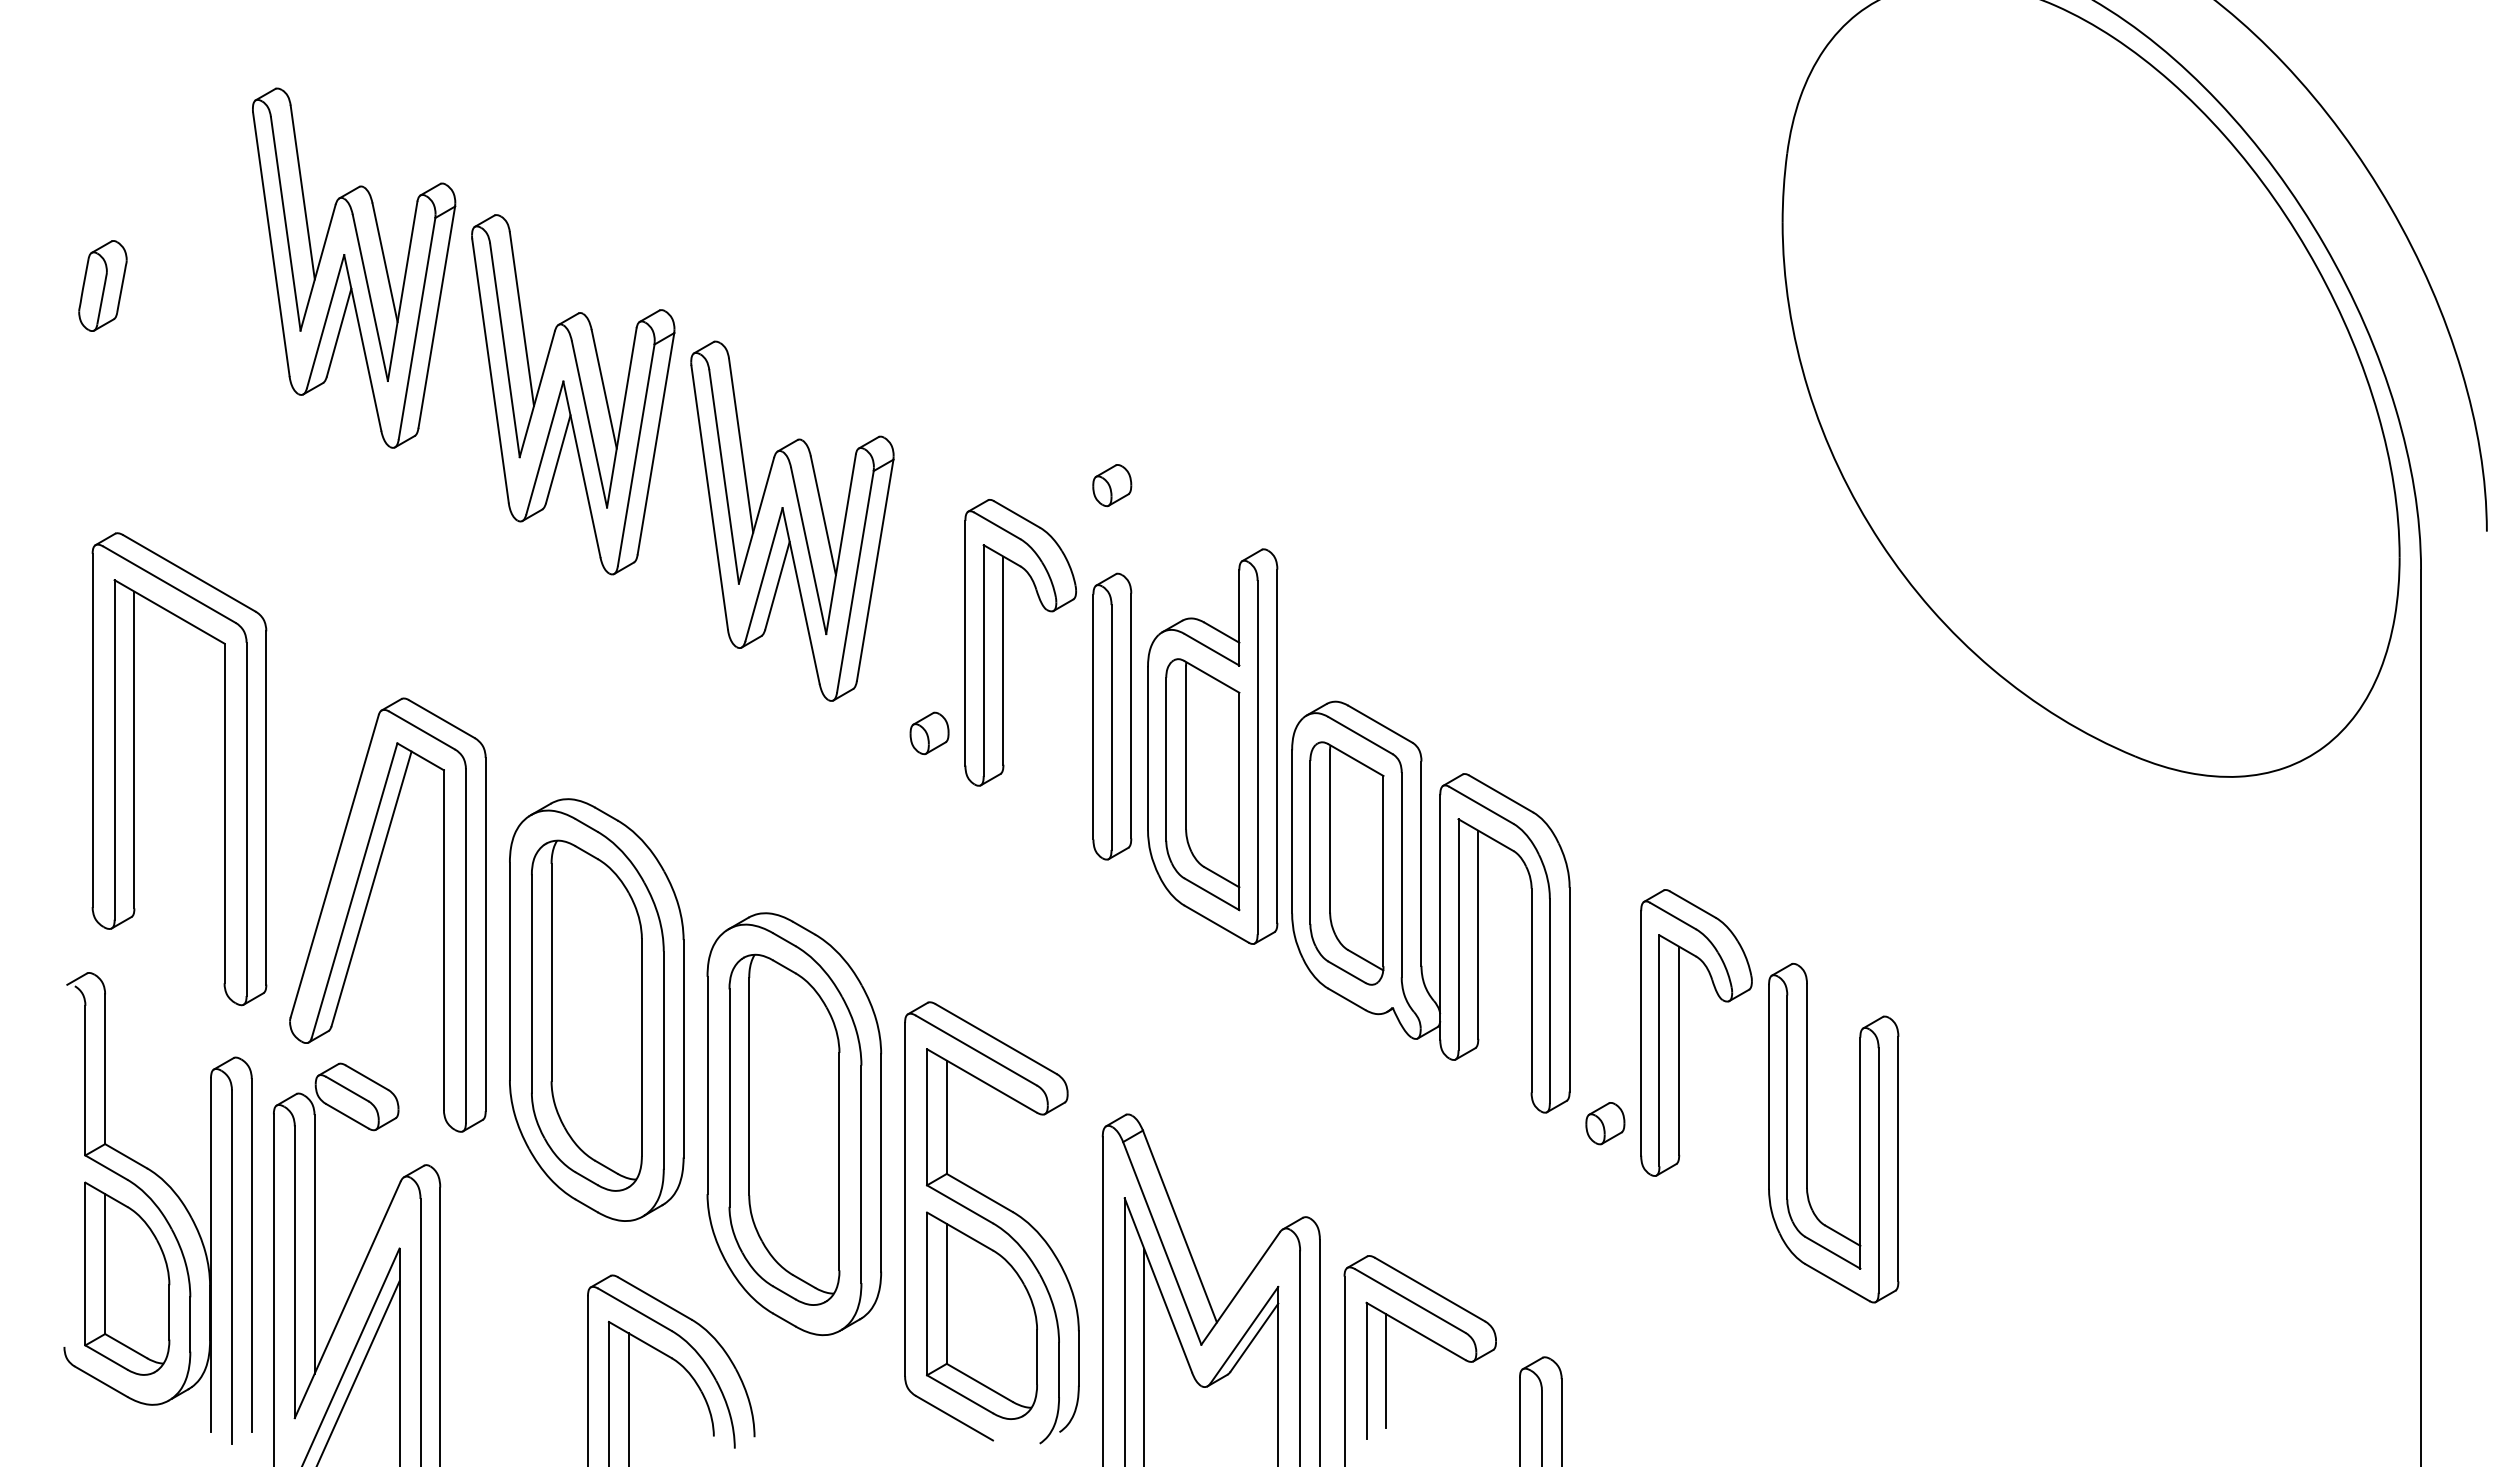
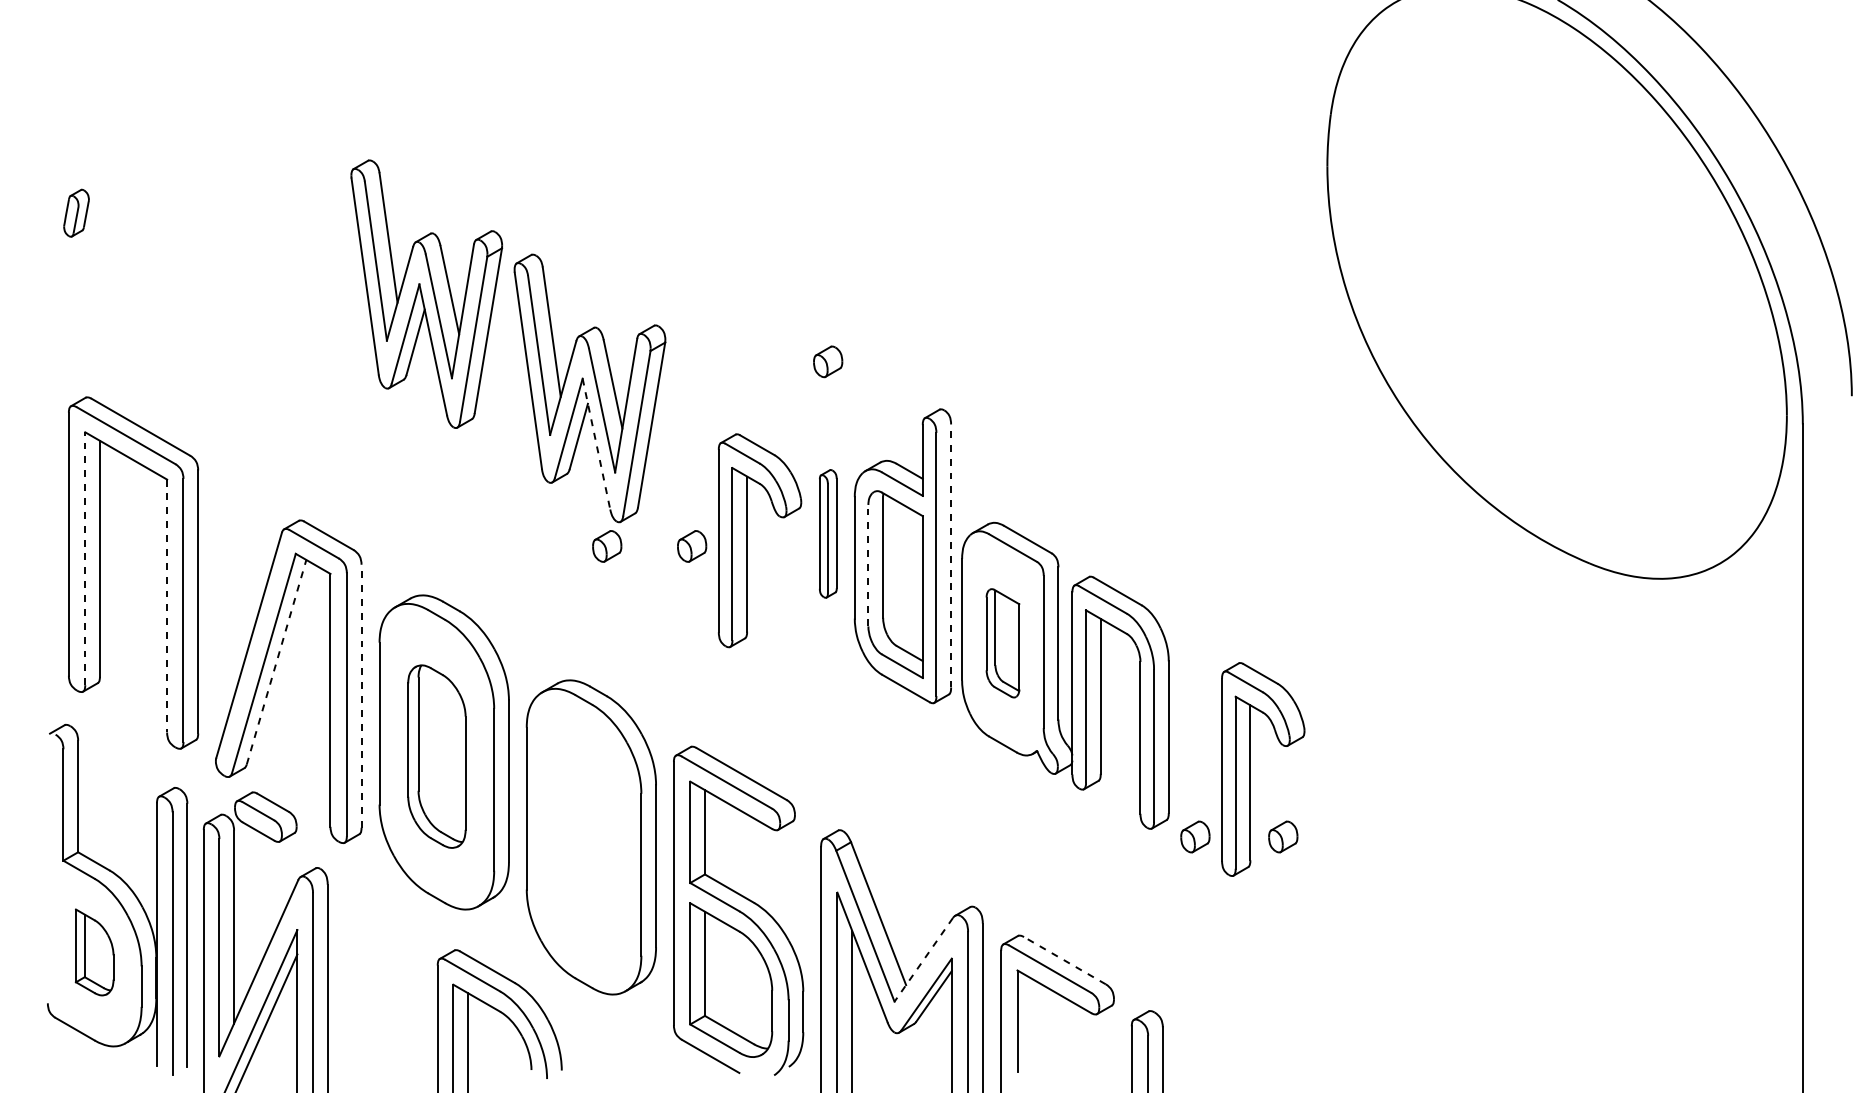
part: (354, 267) -> (263, 199), removed
part: (102, 285) -> (76, 212), size x0.7
line: (801, 595) -> (596, 443), solid -> dashed
part: (1003, 642) -> (747, 540), moved
part: (1112, 716) -> (828, 533), size x0.6
part: (815, 733) -> (607, 546), added
line: (1277, 746) -> (951, 556), solid -> dashed
line: (114, 749) -> (85, 558), solid -> dashed
line: (1166, 759) -> (868, 565), solid -> dashed
line: (224, 813) -> (167, 606), solid -> dashed
part: (1346, 863) -> (1002, 643), size x0.6
line: (371, 888) -> (276, 661), solid -> dashed
line: (485, 934) -> (361, 696), solid -> dashed
part: (586, 1015) -> (436, 756), size x0.7
part: (1723, 1123) -> (1283, 836), added
part: (784, 1129) -> (584, 841), removed
part: (1807, 1133) -> (1345, 844), removed
part: (127, 1278) -> (94, 952), size x0.6
line: (1240, 1289) -> (923, 960), solid -> dashed
line: (1429, 1289) -> (1064, 960), solid -> dashed
line: (1386, 1370) -> (1032, 1020), removed

